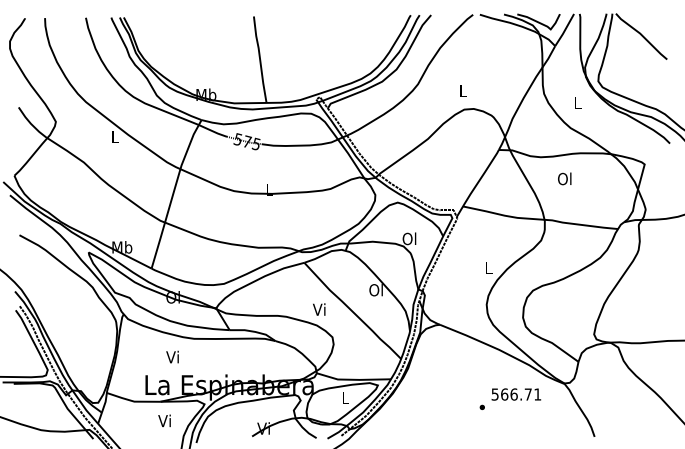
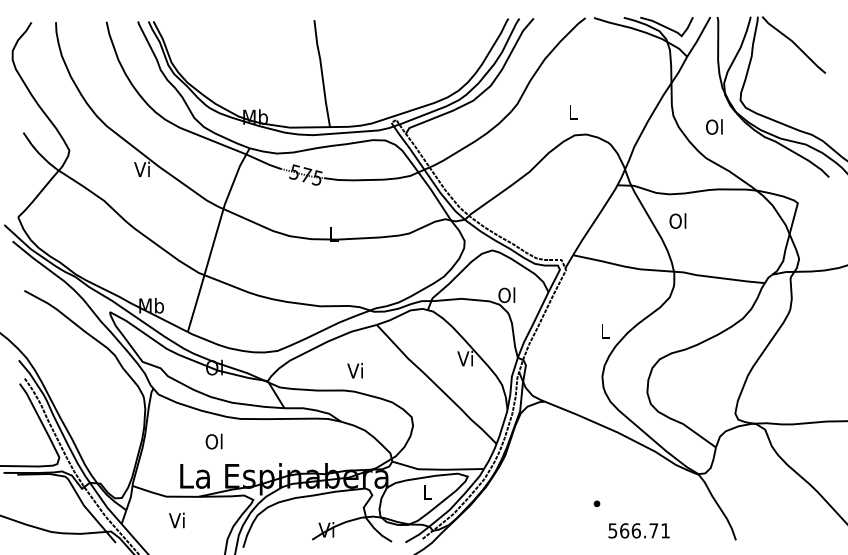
text: (577, 102) -> (714, 126), L -> Ol
text: (114, 136) -> (141, 168), L -> Vi
text: (564, 178) -> (677, 220), moved
text: (376, 289) -> (465, 358), Ol -> Vi
text: (318, 309) -> (354, 370), moved
text: (172, 357) -> (213, 441), Vi -> Ol
text: (515, 394) -> (638, 530), moved
text: (164, 420) -> (176, 520), moved

